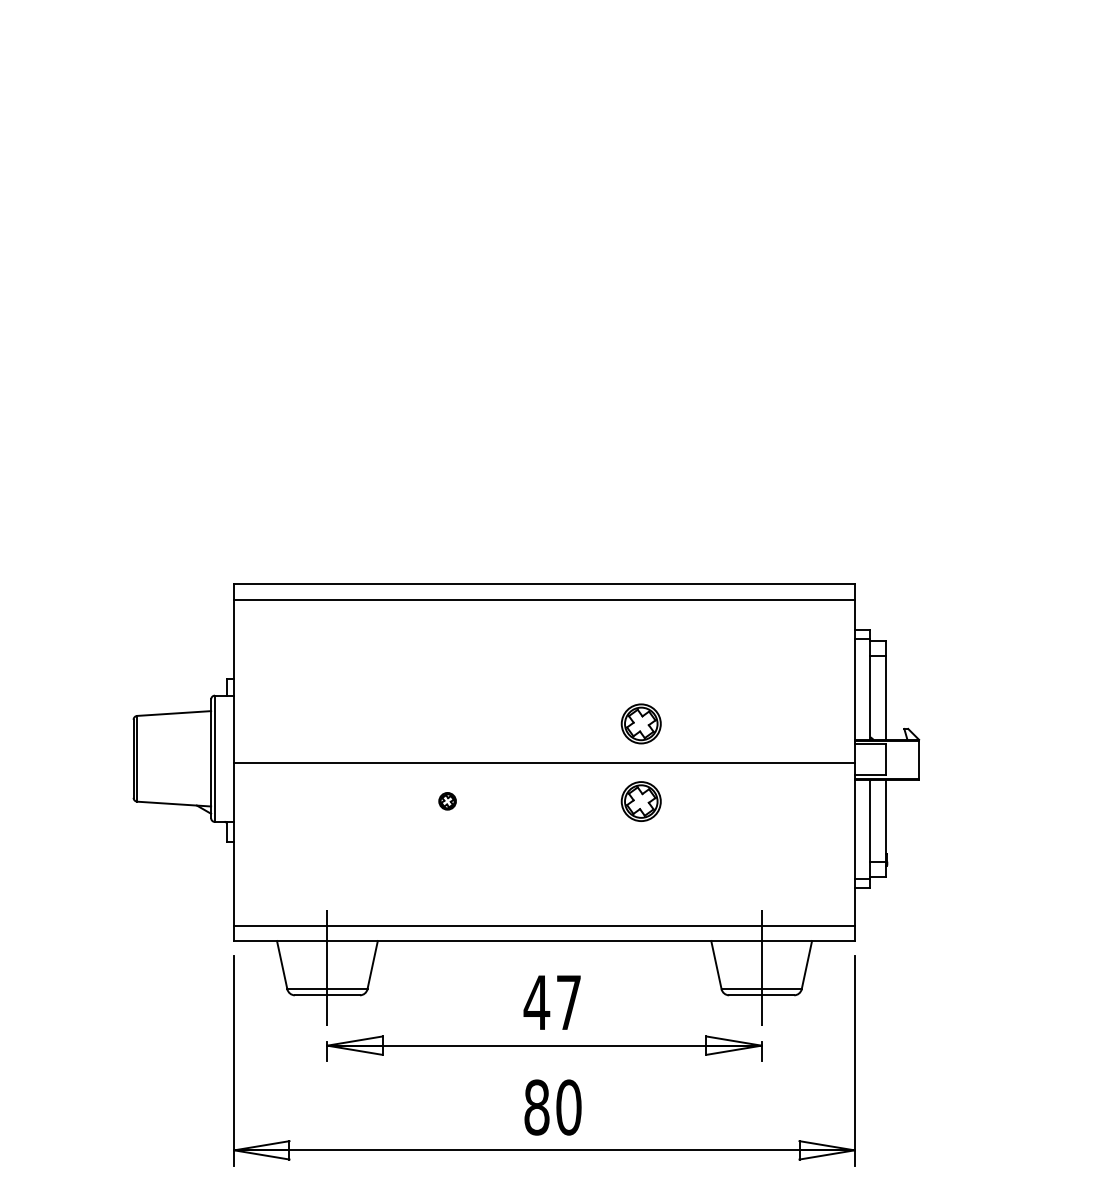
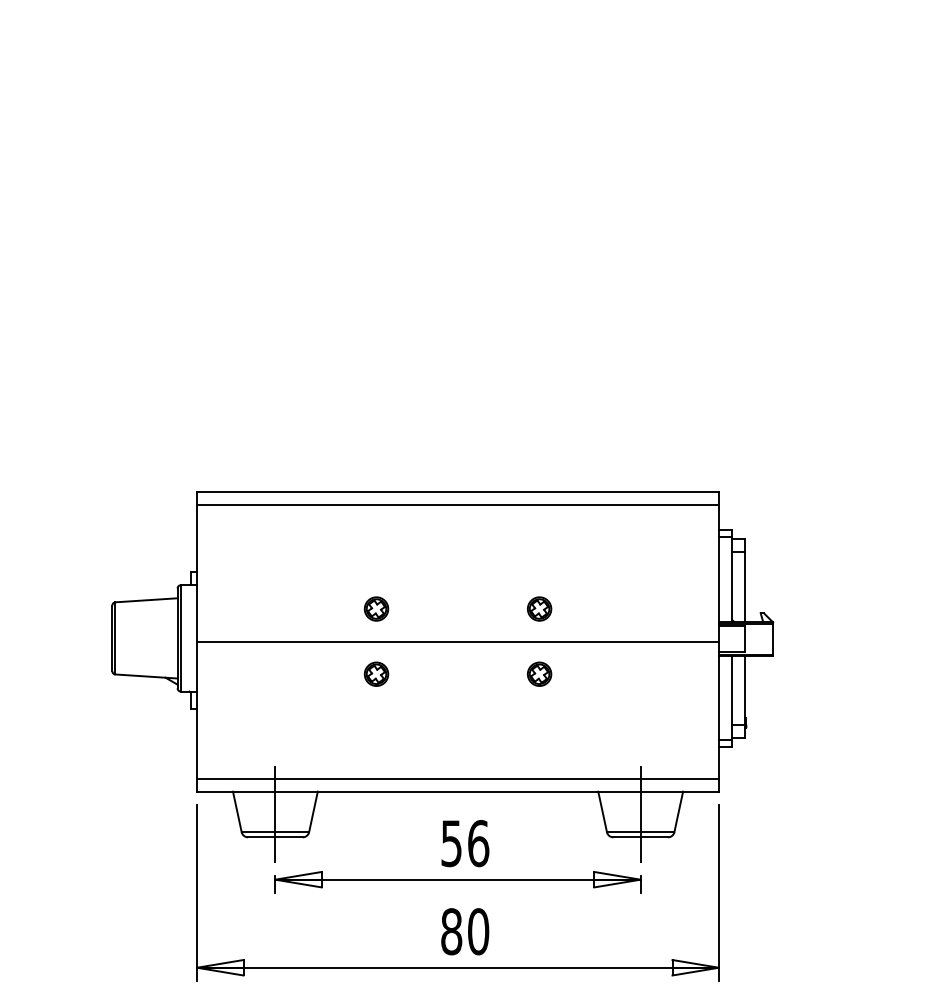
part: (447, 723) -> (376, 608), added
part: (641, 723) -> (539, 608), size x0.71
part: (447, 800) -> (376, 673), size x1.67
part: (641, 800) -> (539, 673), size x0.71
text: (552, 1002) -> (464, 843), 47 -> 56

